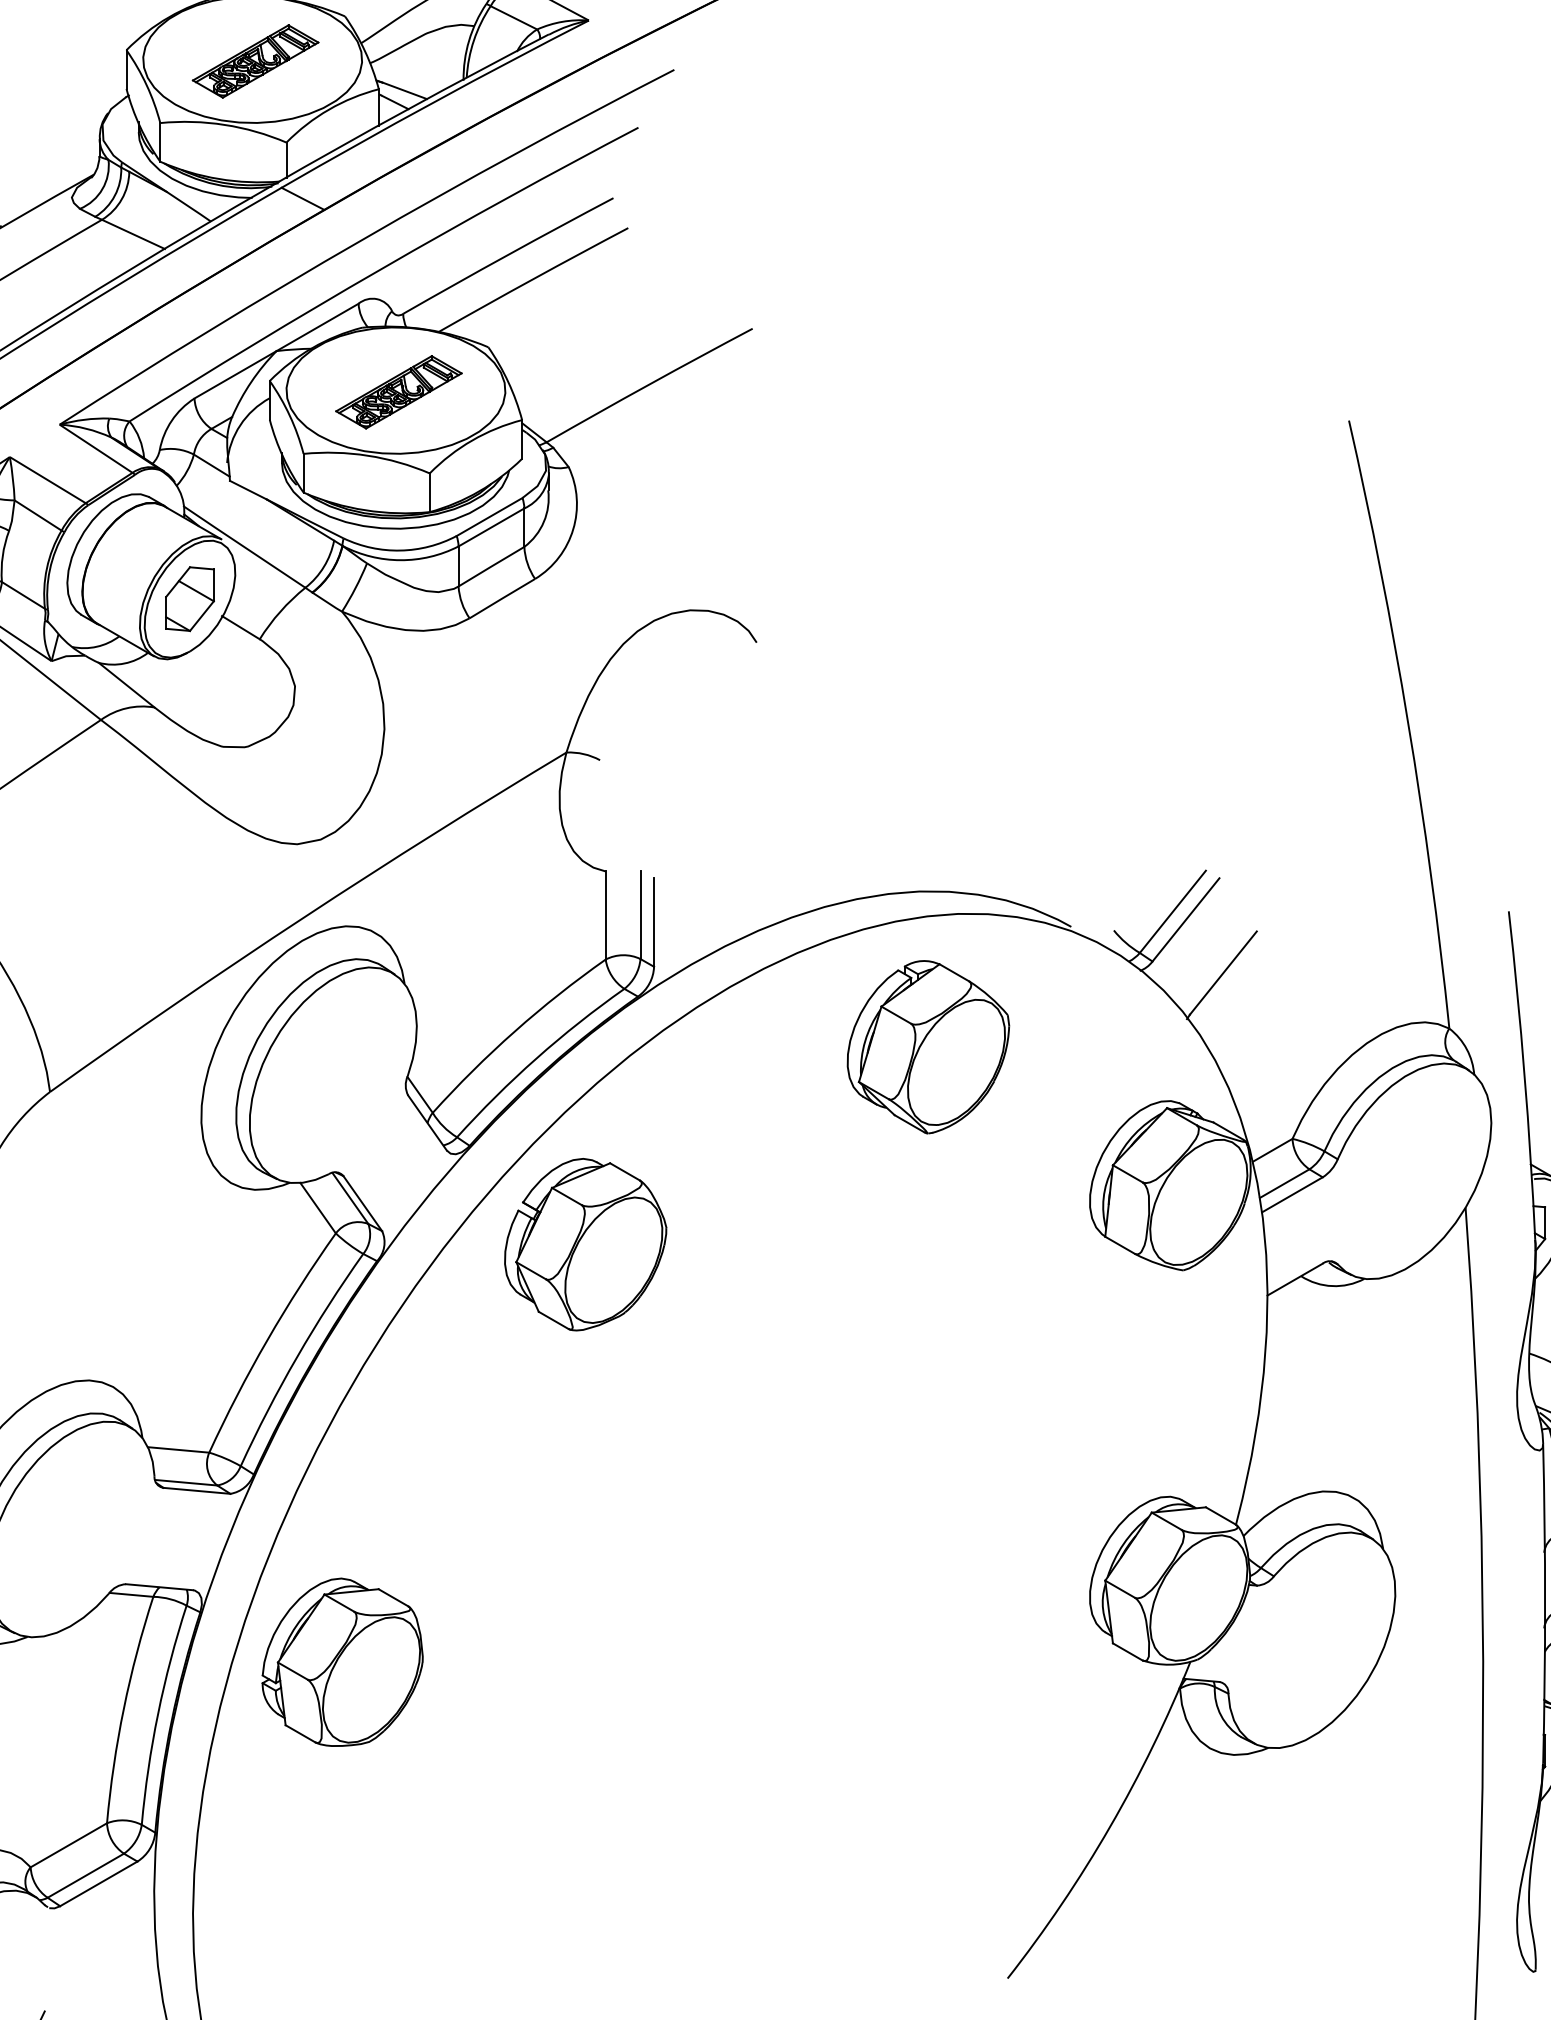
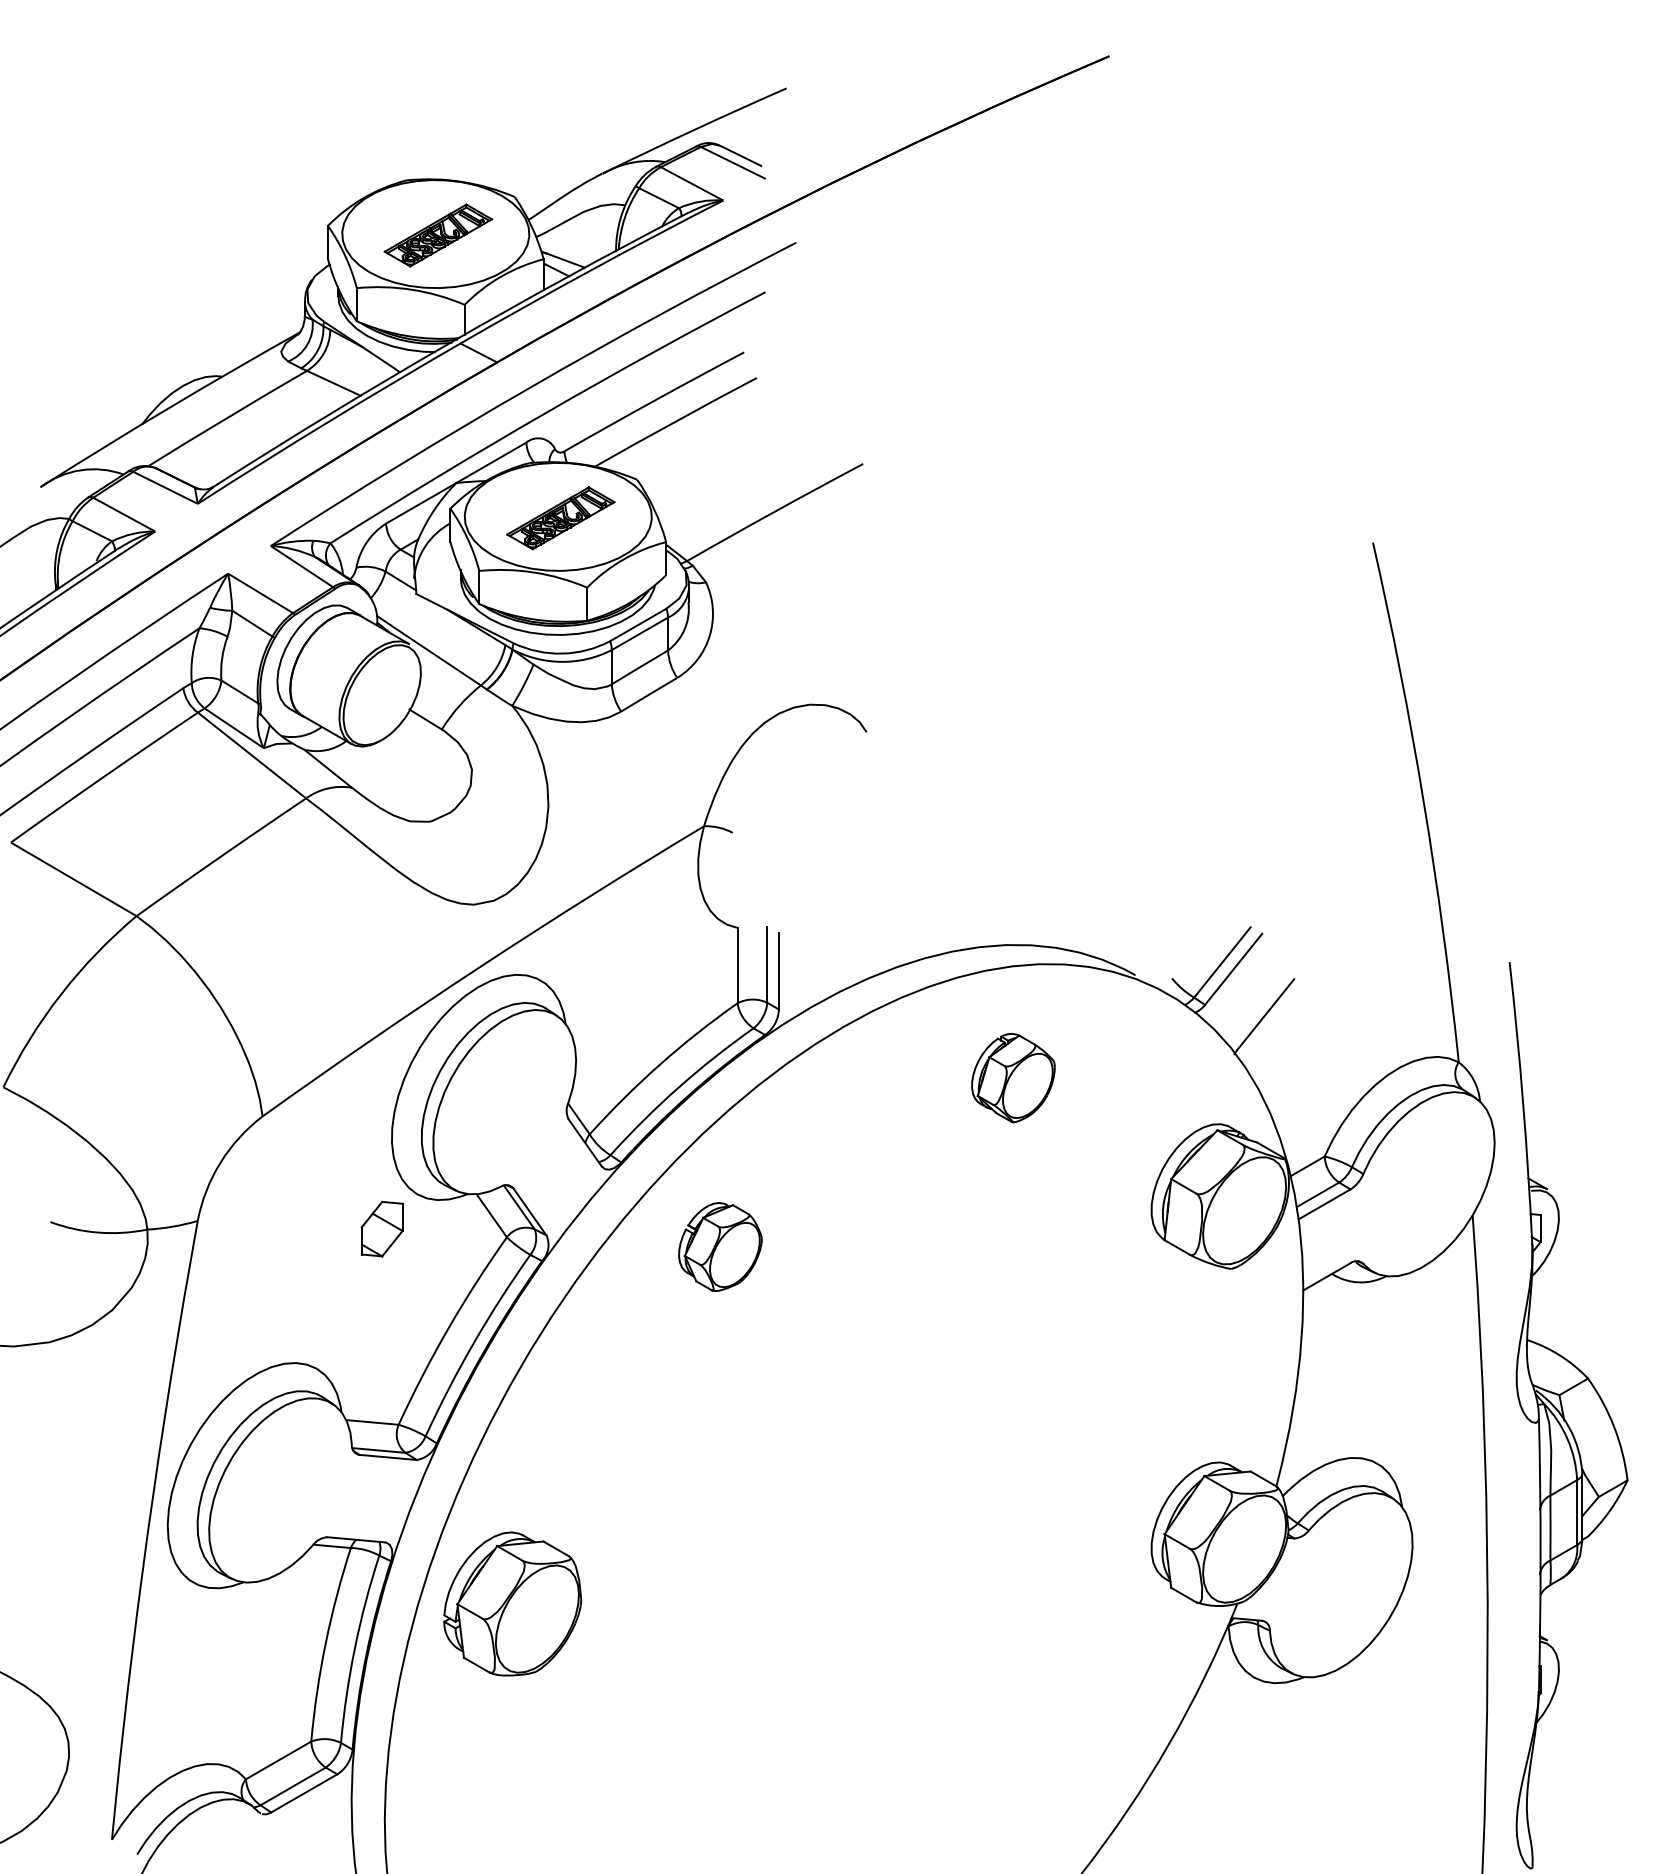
part: (189, 598) -> (381, 1228), moved
part: (928, 1046) -> (1013, 1077), size x0.6
part: (585, 1244) -> (720, 1246), size x0.6

